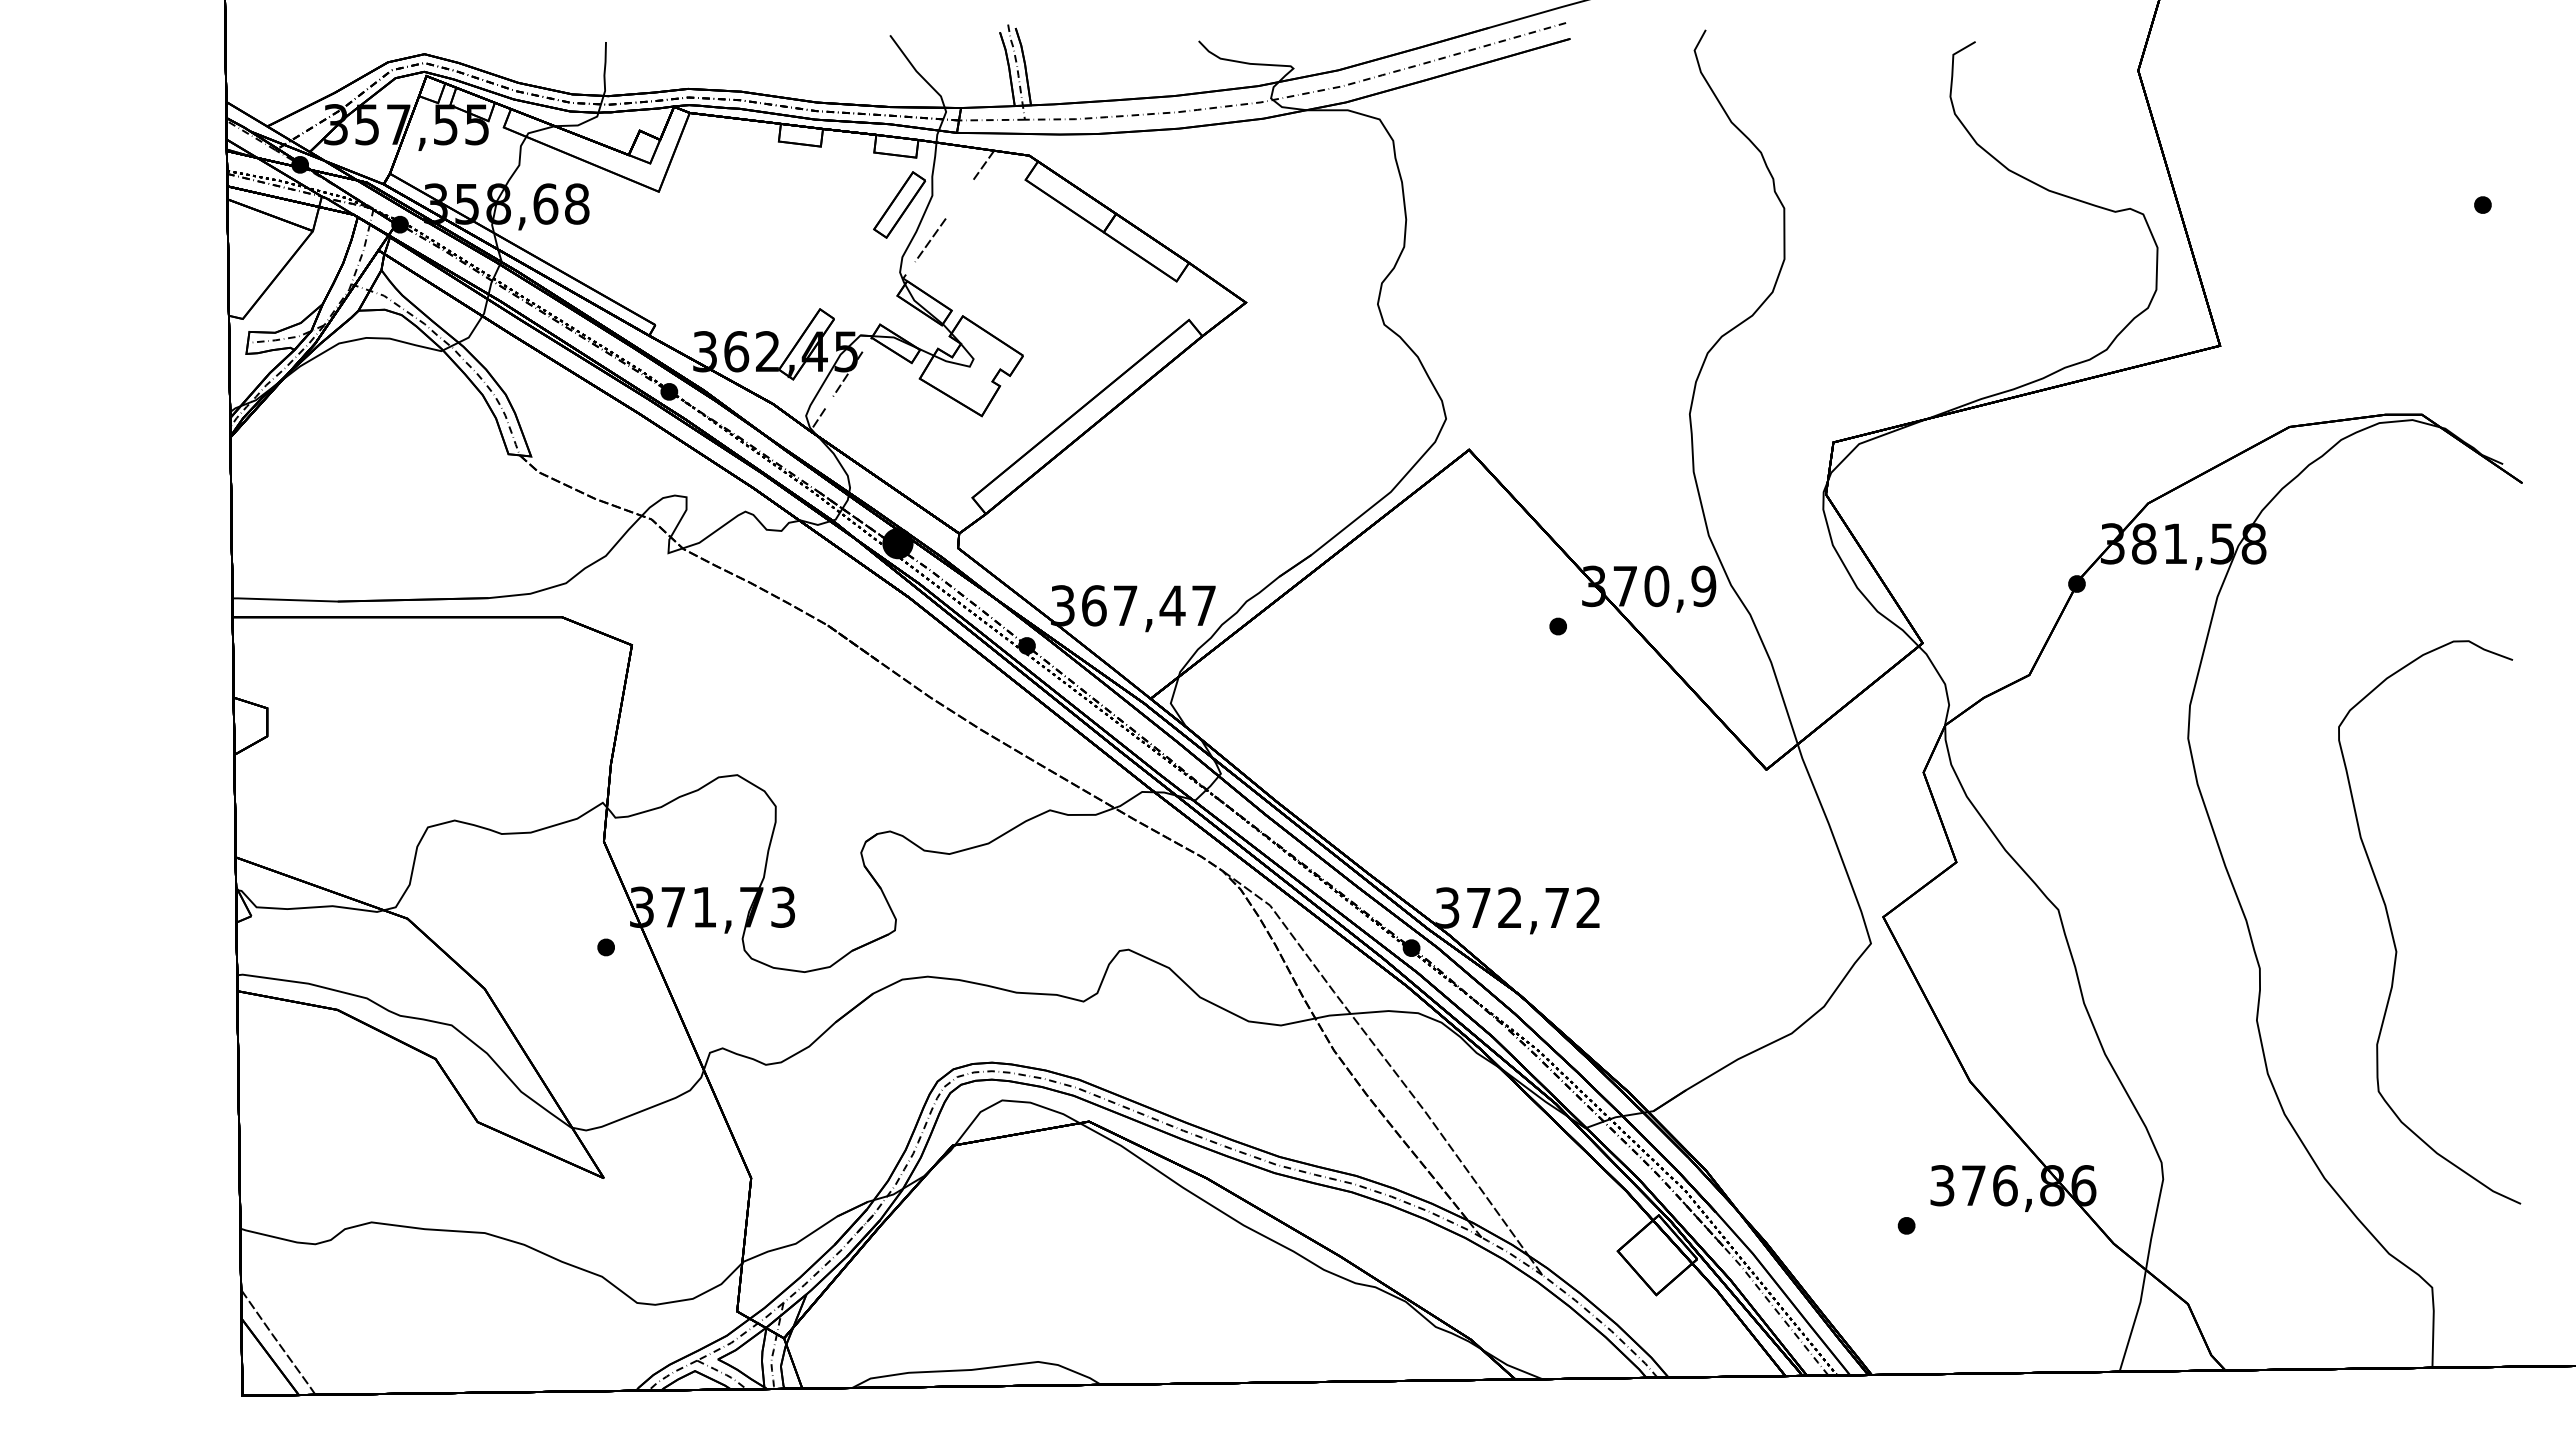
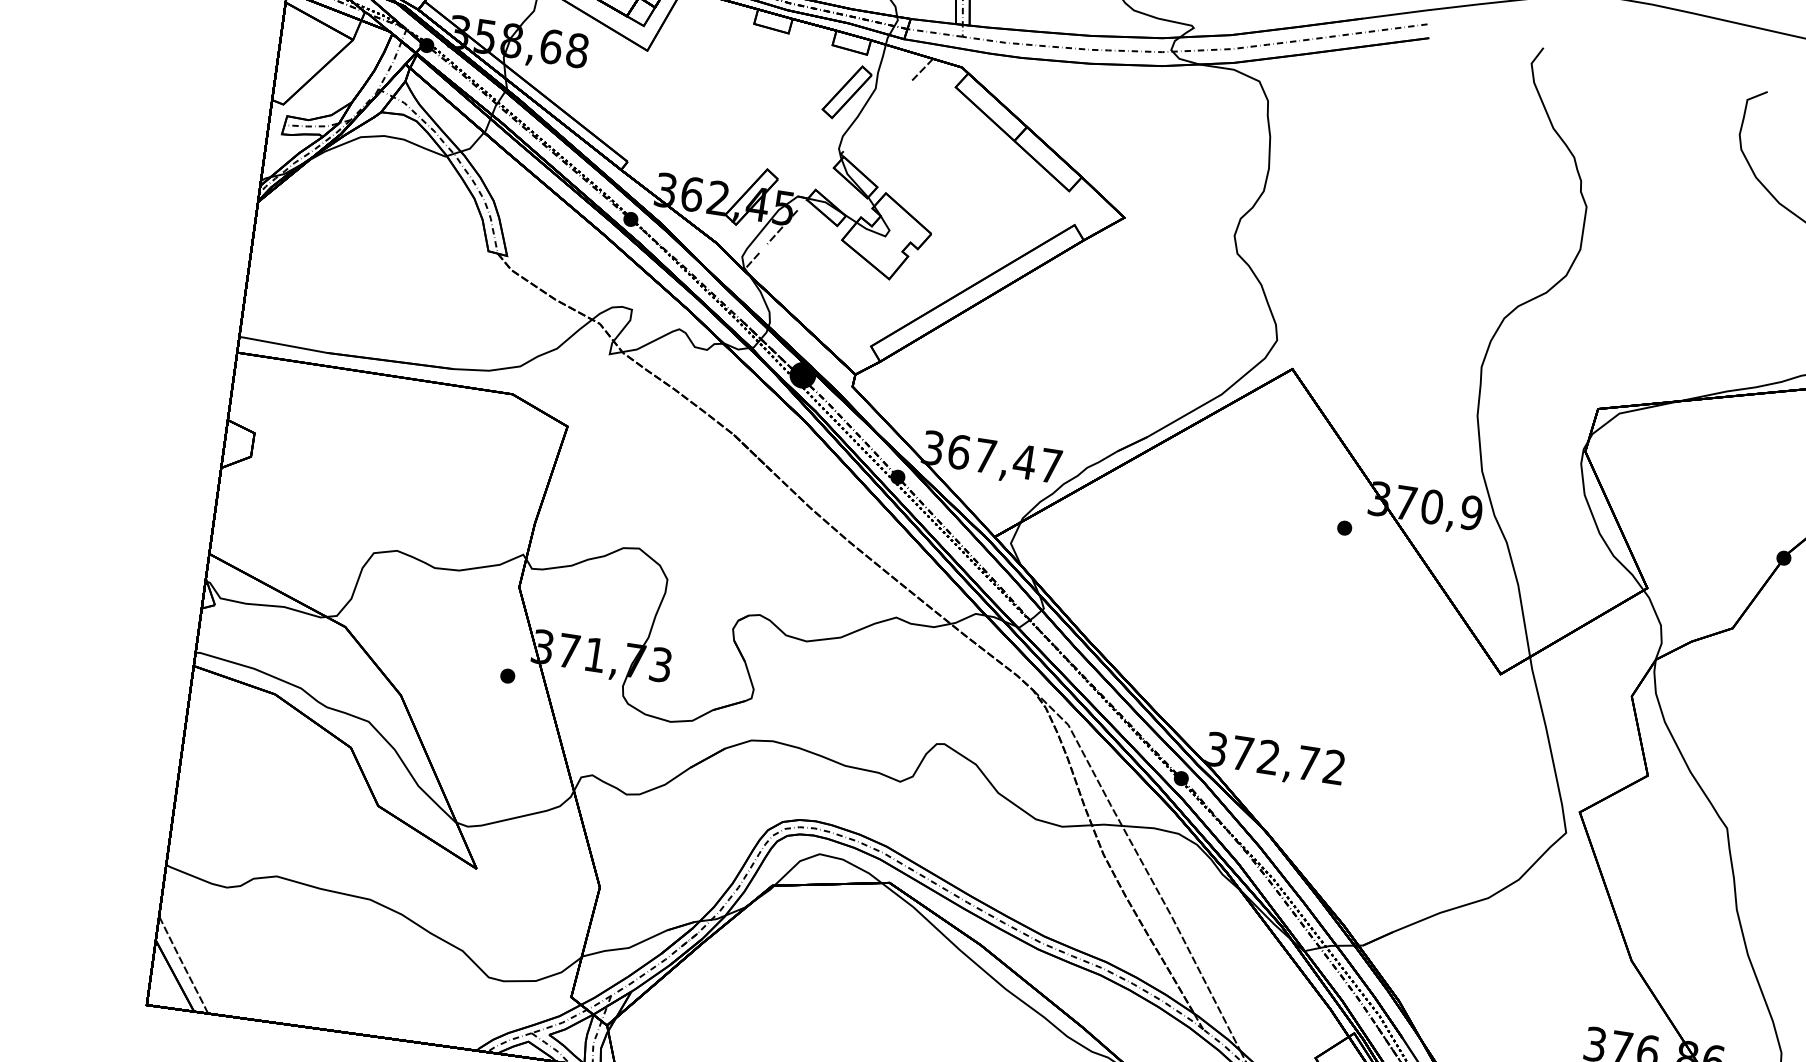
line: (930, 240) -> (868, 125), removed

